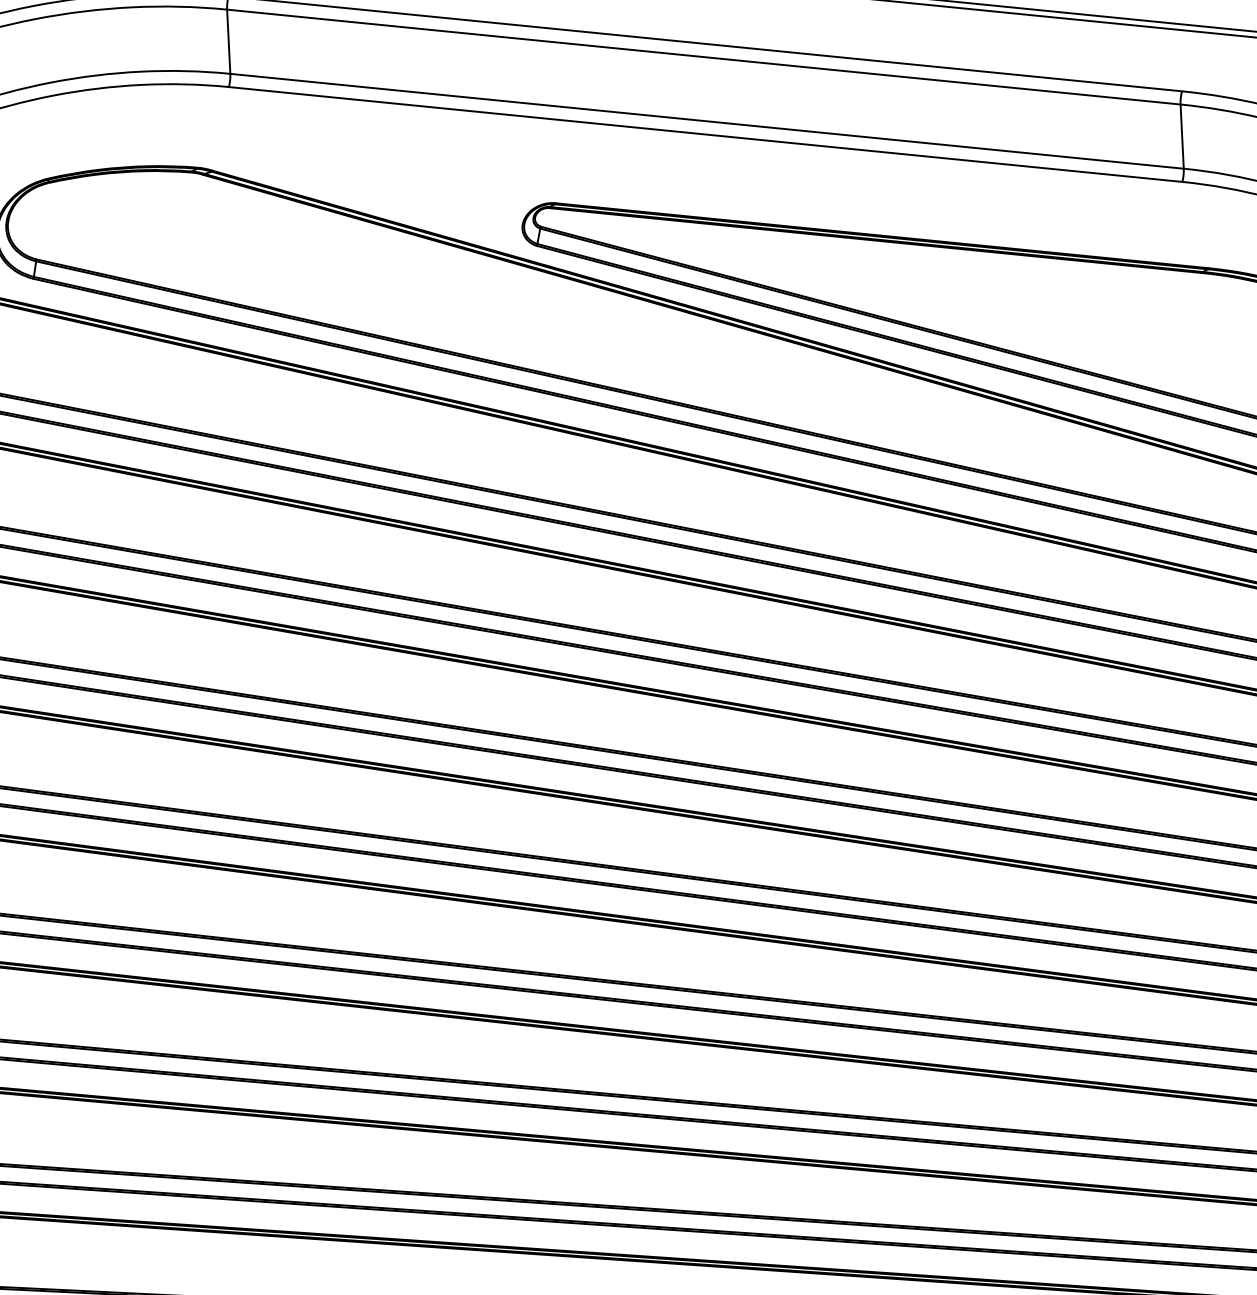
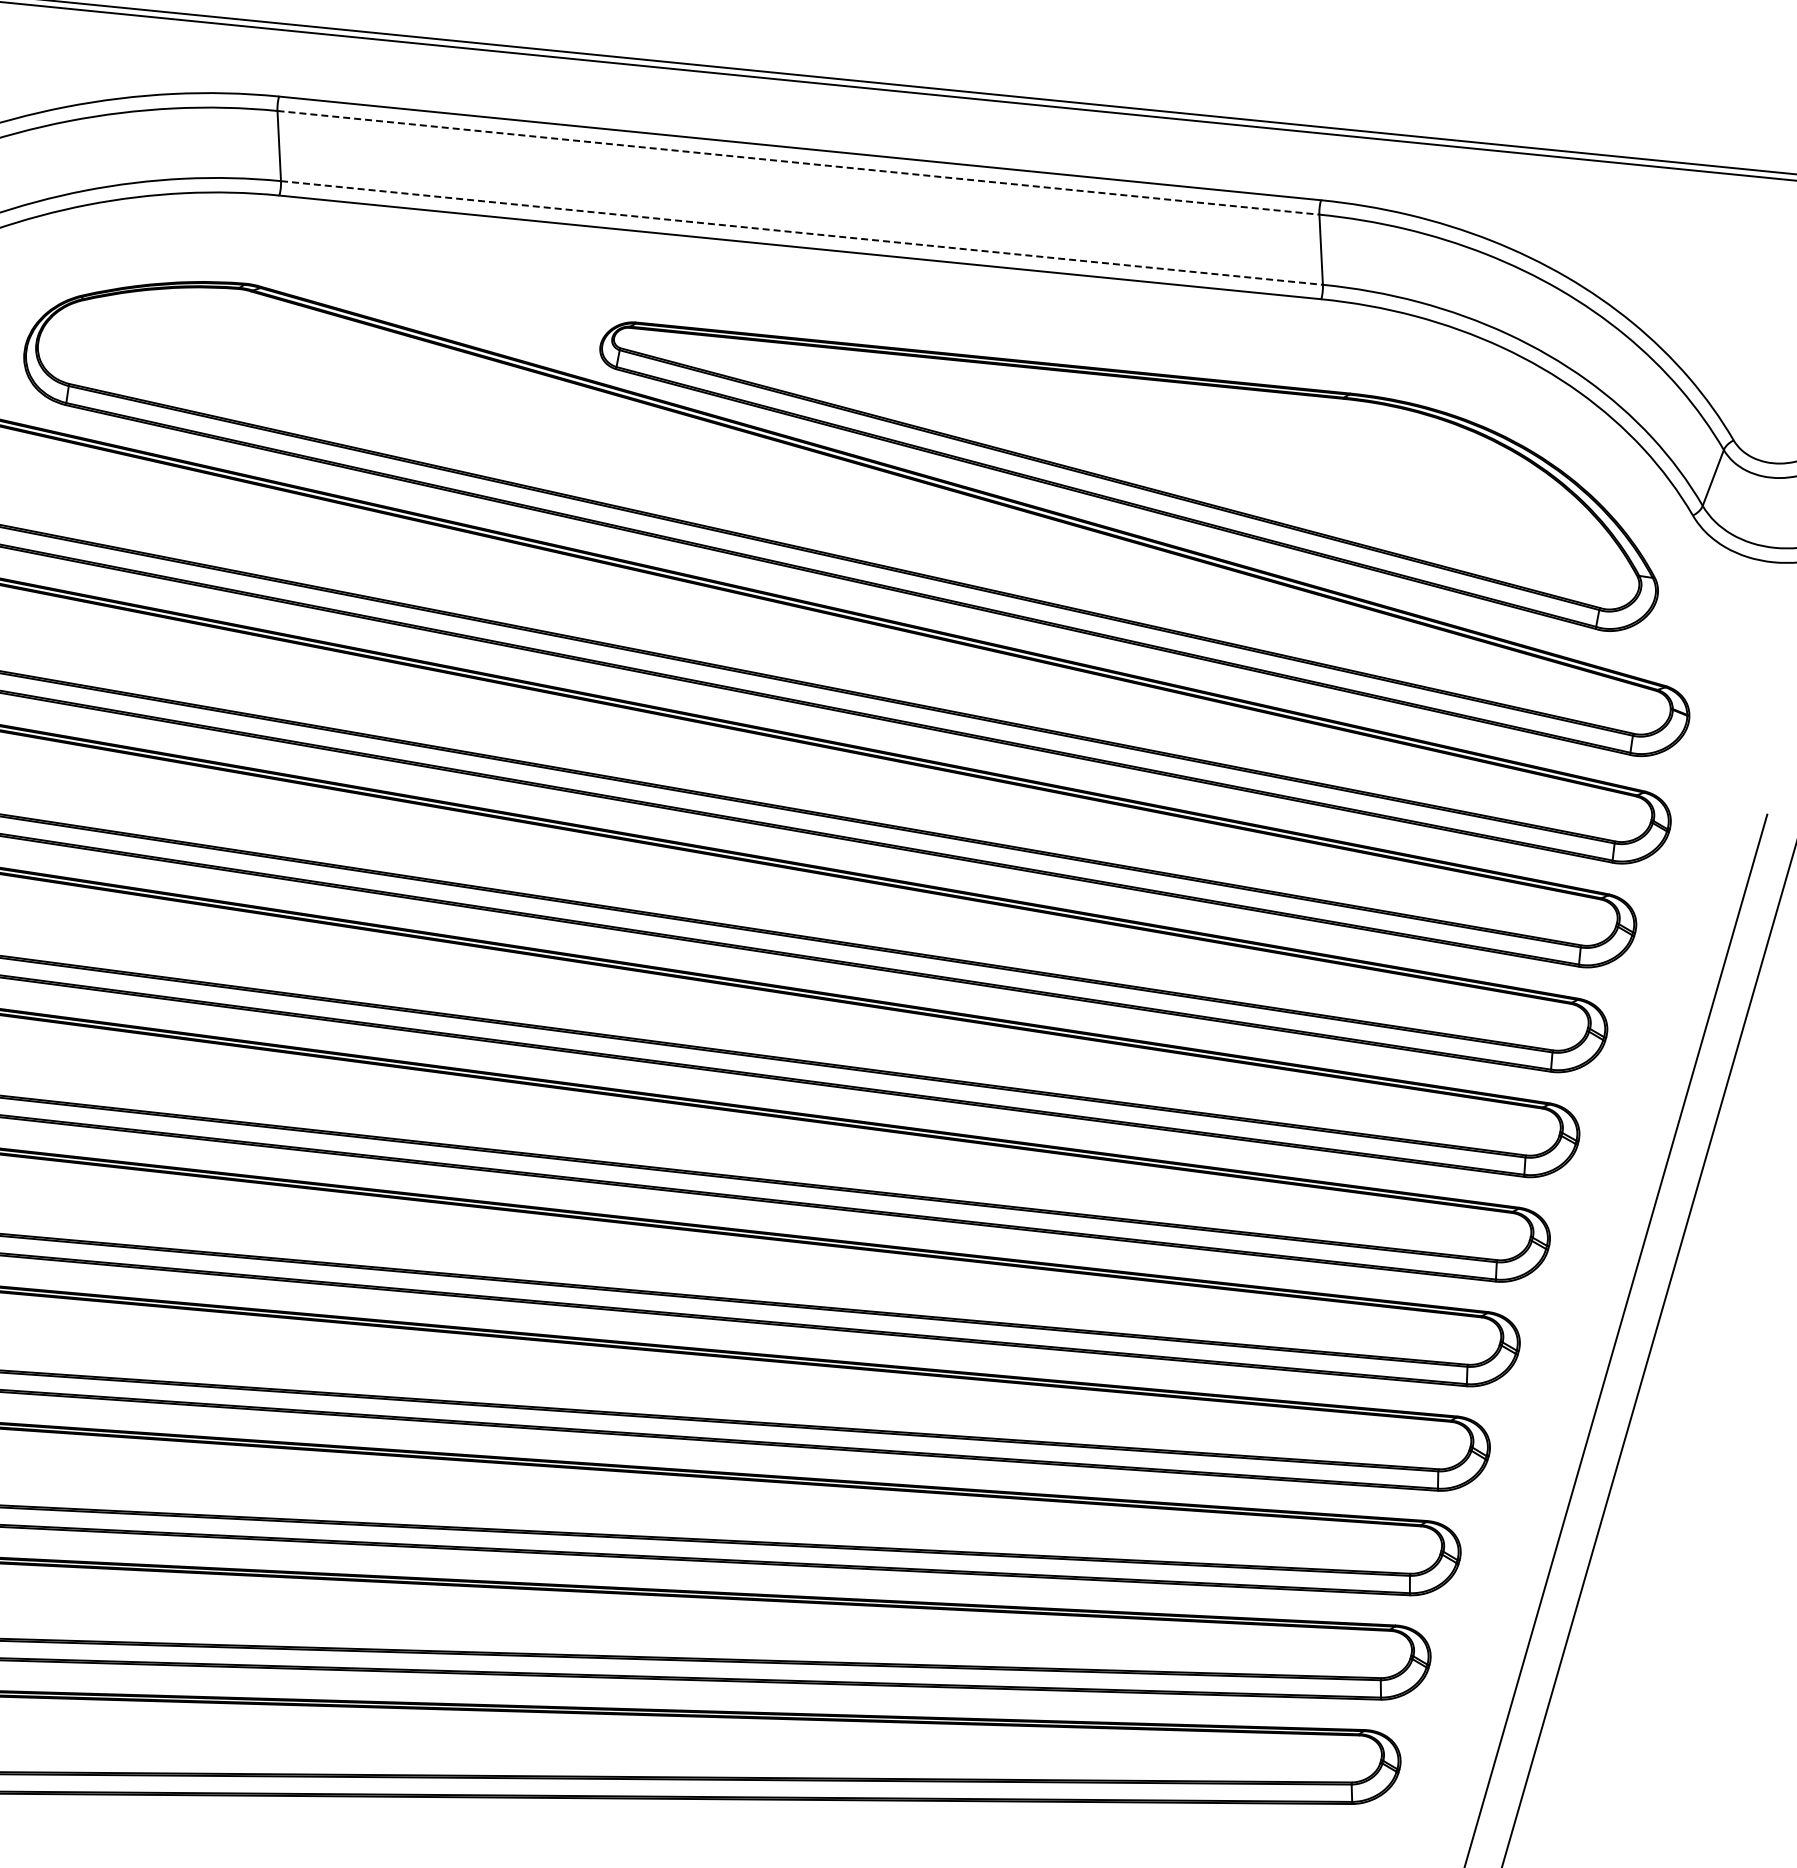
line: (703, 56) -> (798, 162), solid -> dashed
line: (706, 121) -> (801, 233), solid -> dashed

